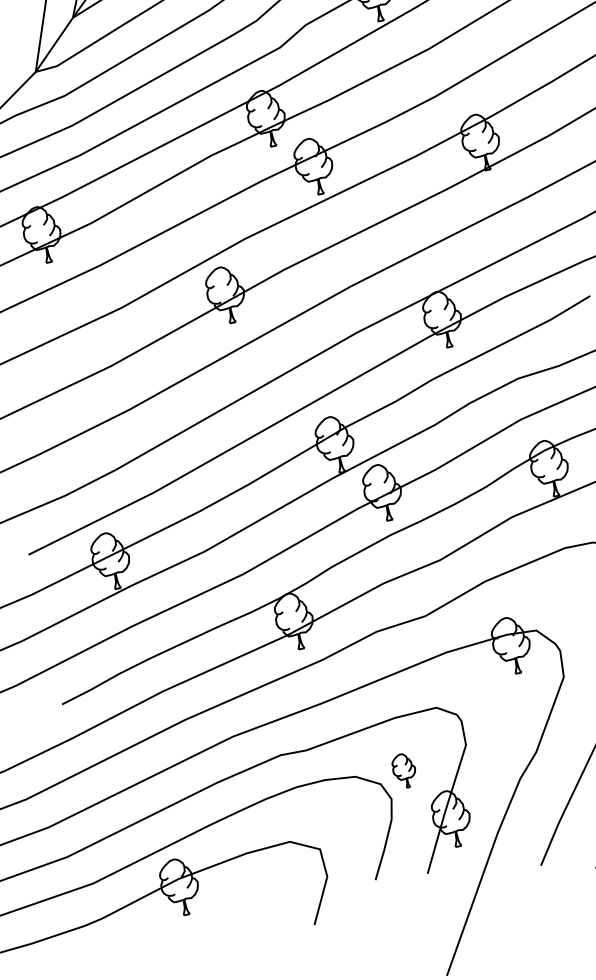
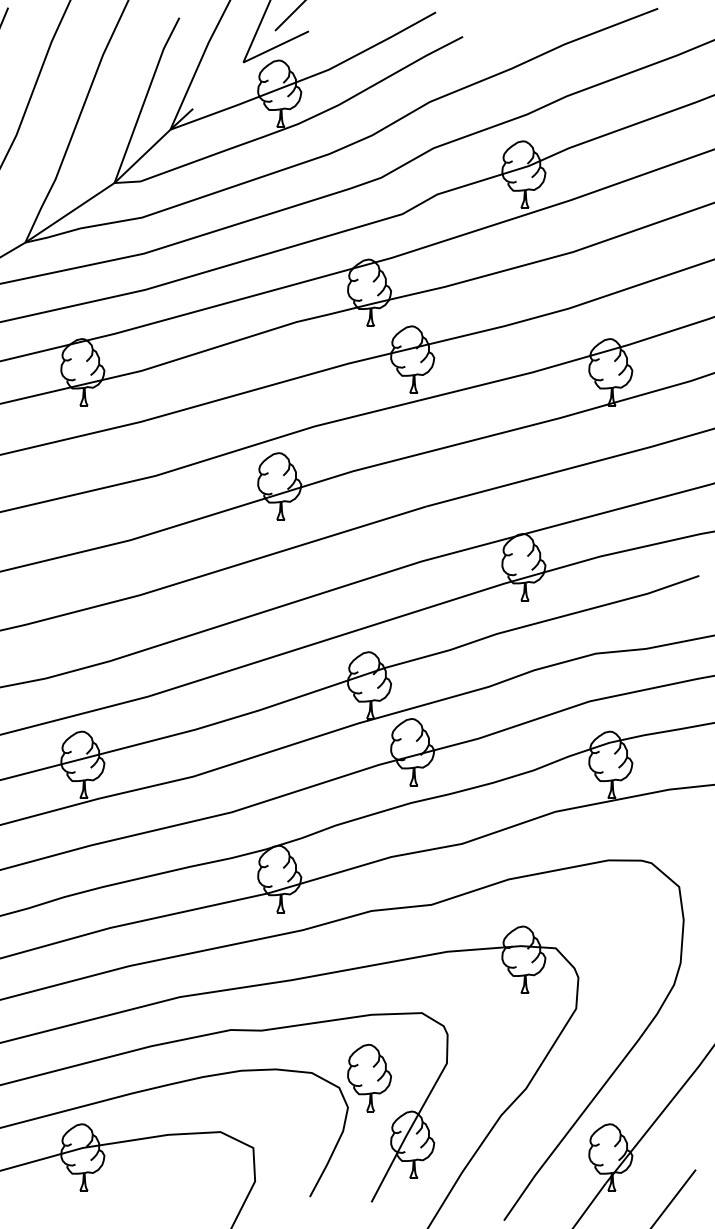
part: (404, 770) -> (369, 1077), size x1.67

